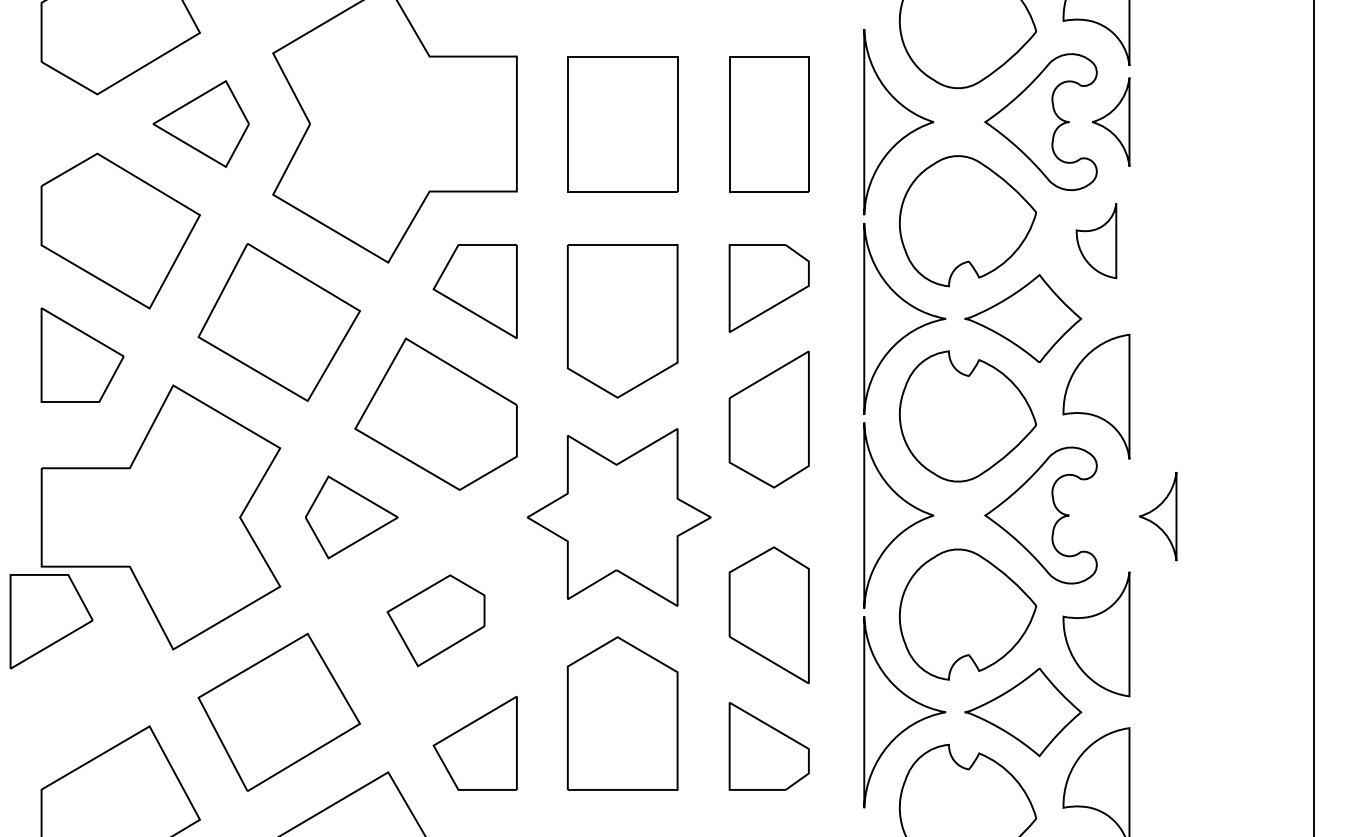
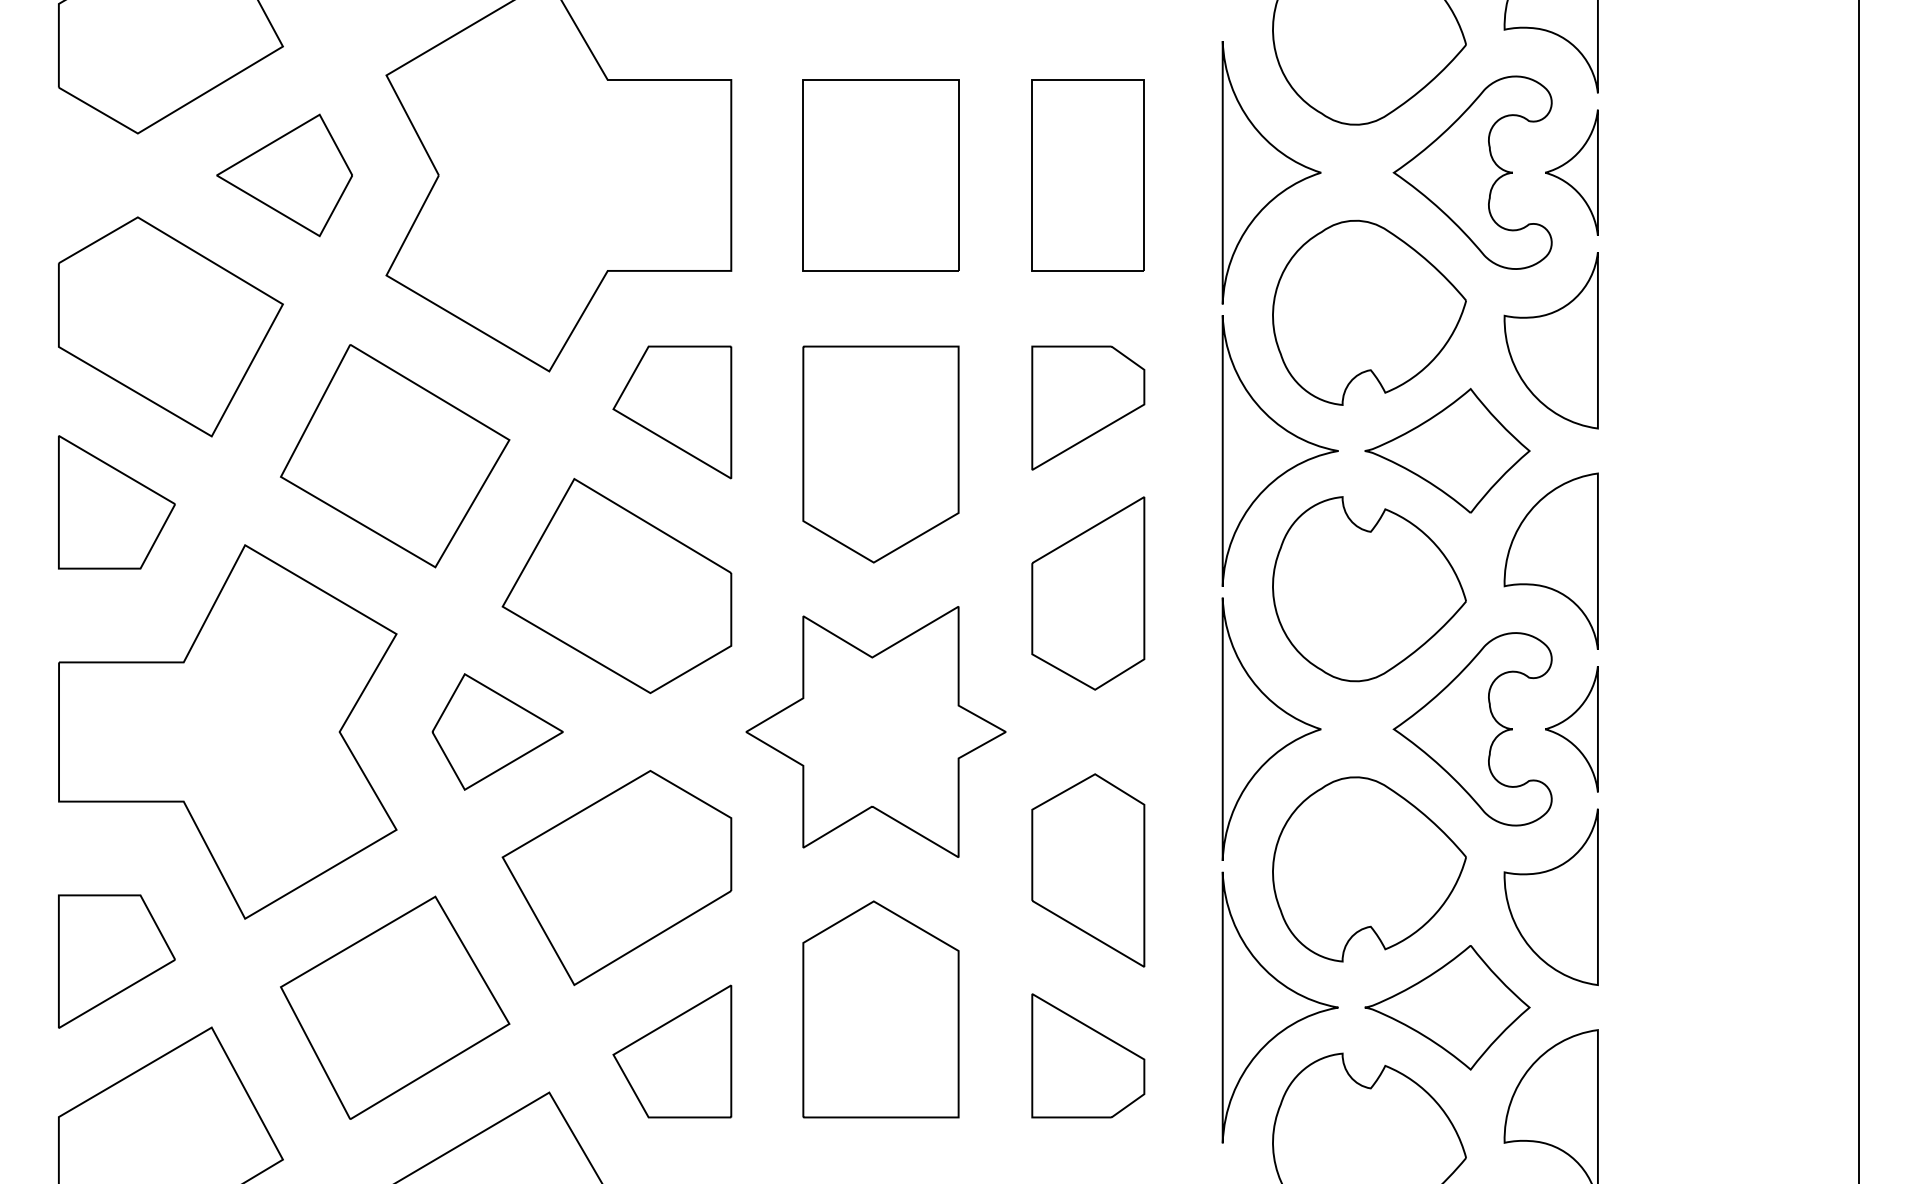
part: (1096, 240) -> (1551, 340), size x1.67
part: (1158, 516) -> (1572, 729), moved
part: (435, 620) -> (616, 877), size x1.67
part: (51, 621) -> (116, 961), moved

